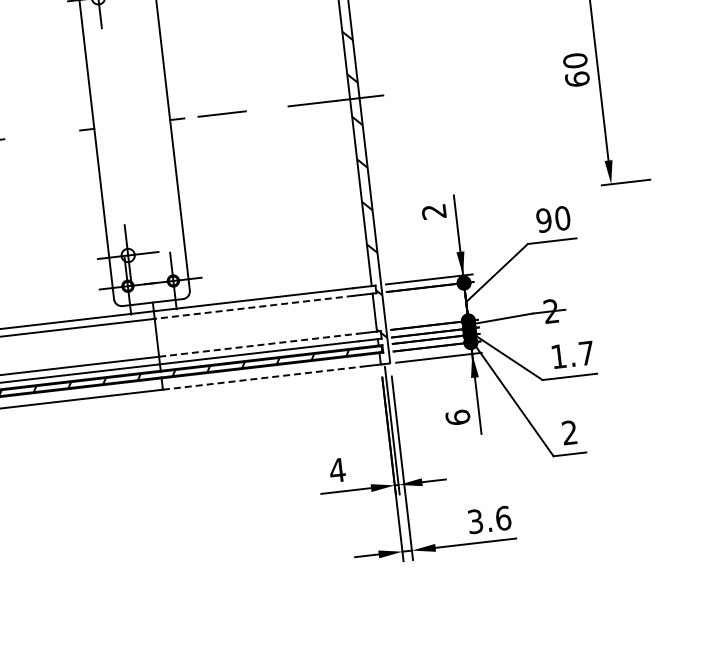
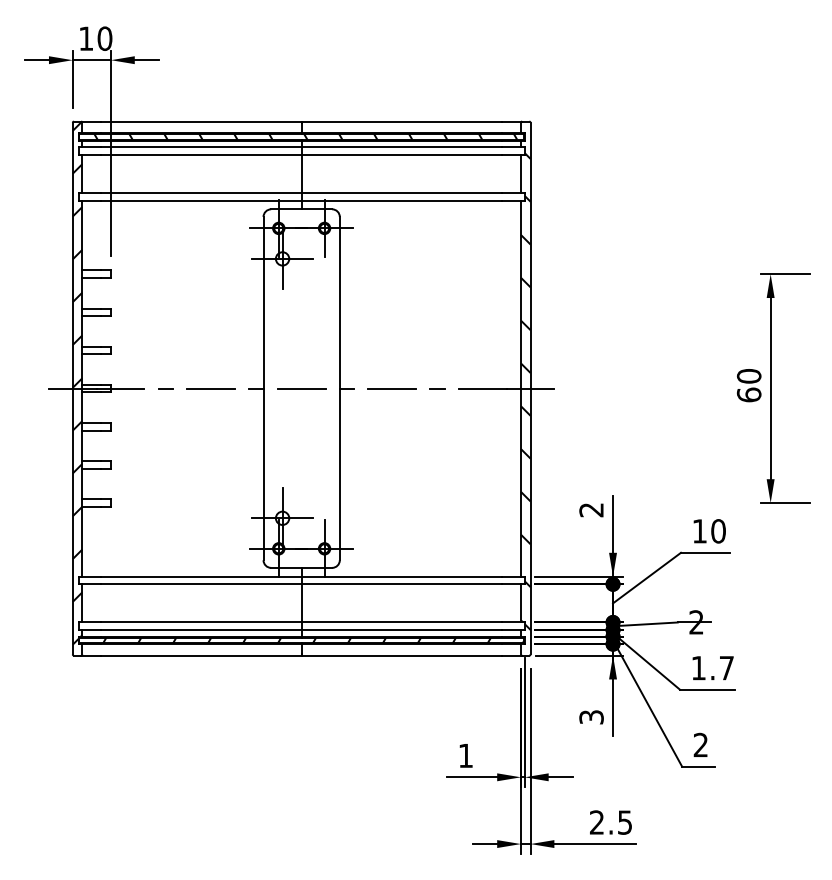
line: (267, 108) -> (437, 388), added
line: (132, 124) -> (301, 388), added
line: (41, 134) -> (210, 388), added
text: (543, 220) -> (699, 531), 90 -> 10
line: (253, 307) -> (401, 584), dashed -> solid
line: (259, 345) -> (402, 622), dashed -> solid
line: (263, 378) -> (402, 655), dashed -> solid
text: (457, 416) -> (591, 716), 6 -> 3
text: (337, 470) -> (465, 755), 4 -> 1
text: (489, 519) -> (611, 822), 3.6 -> 2.5

